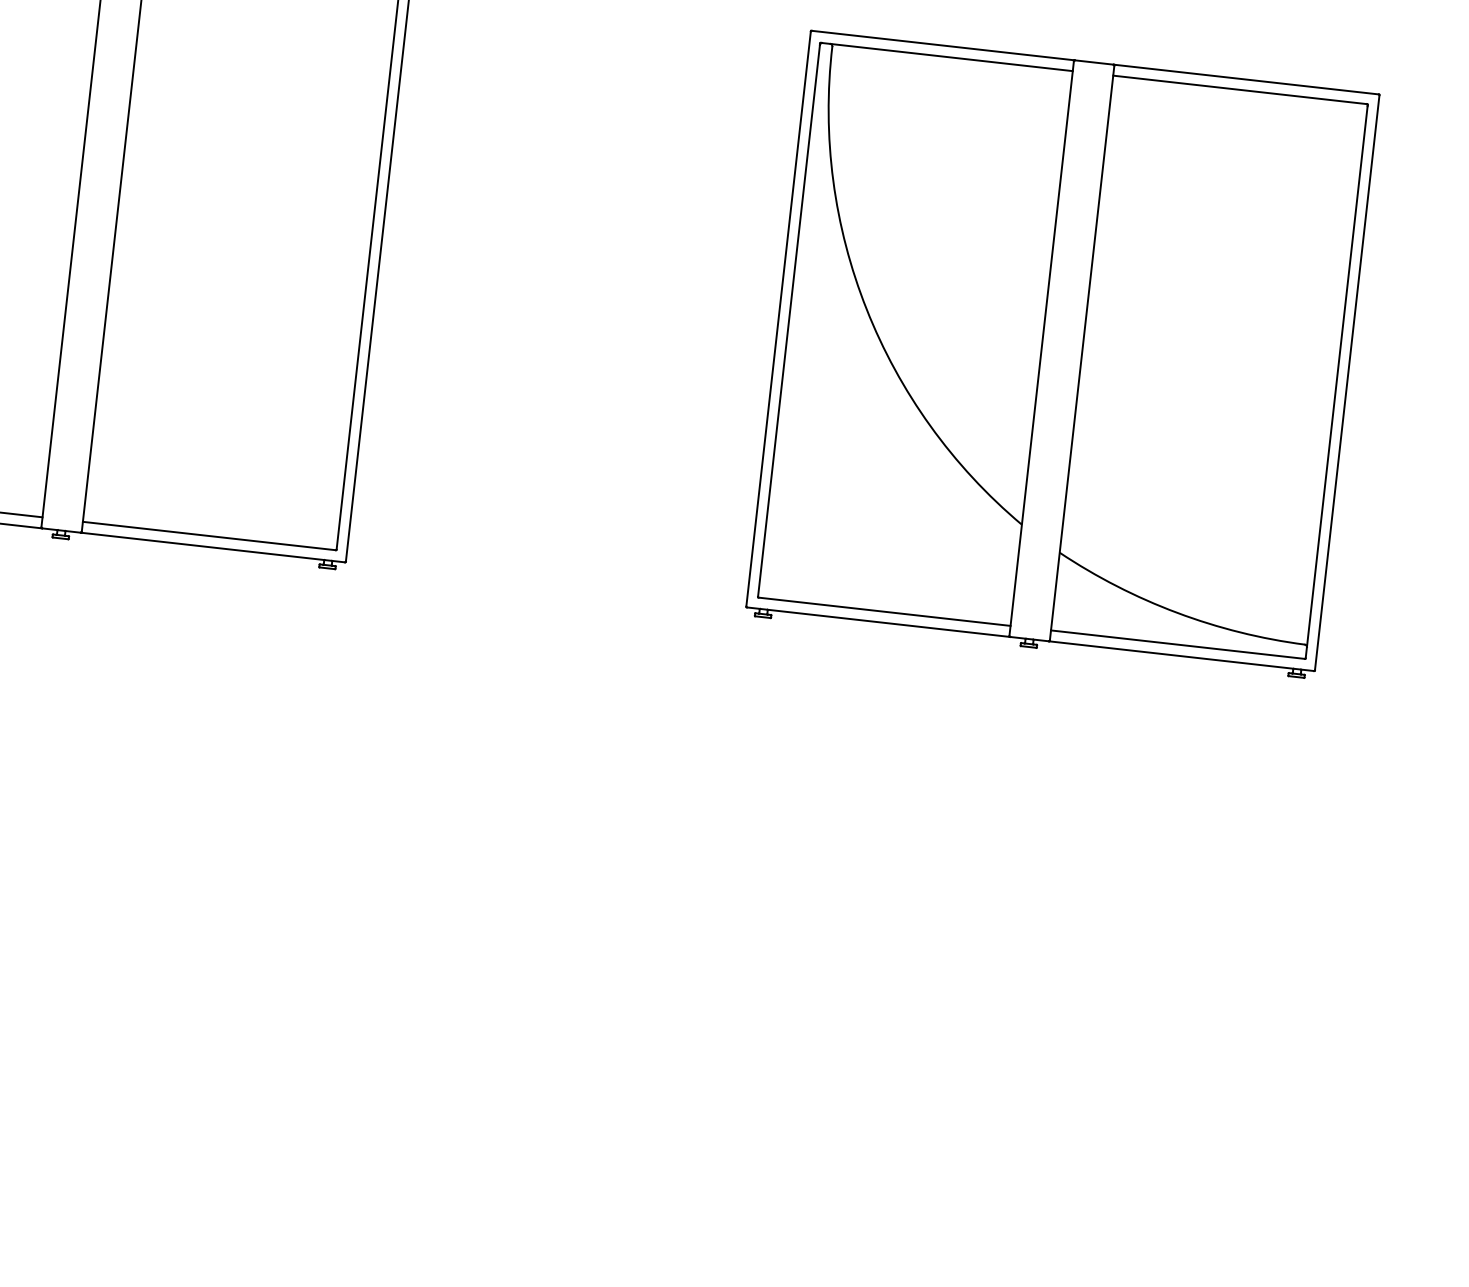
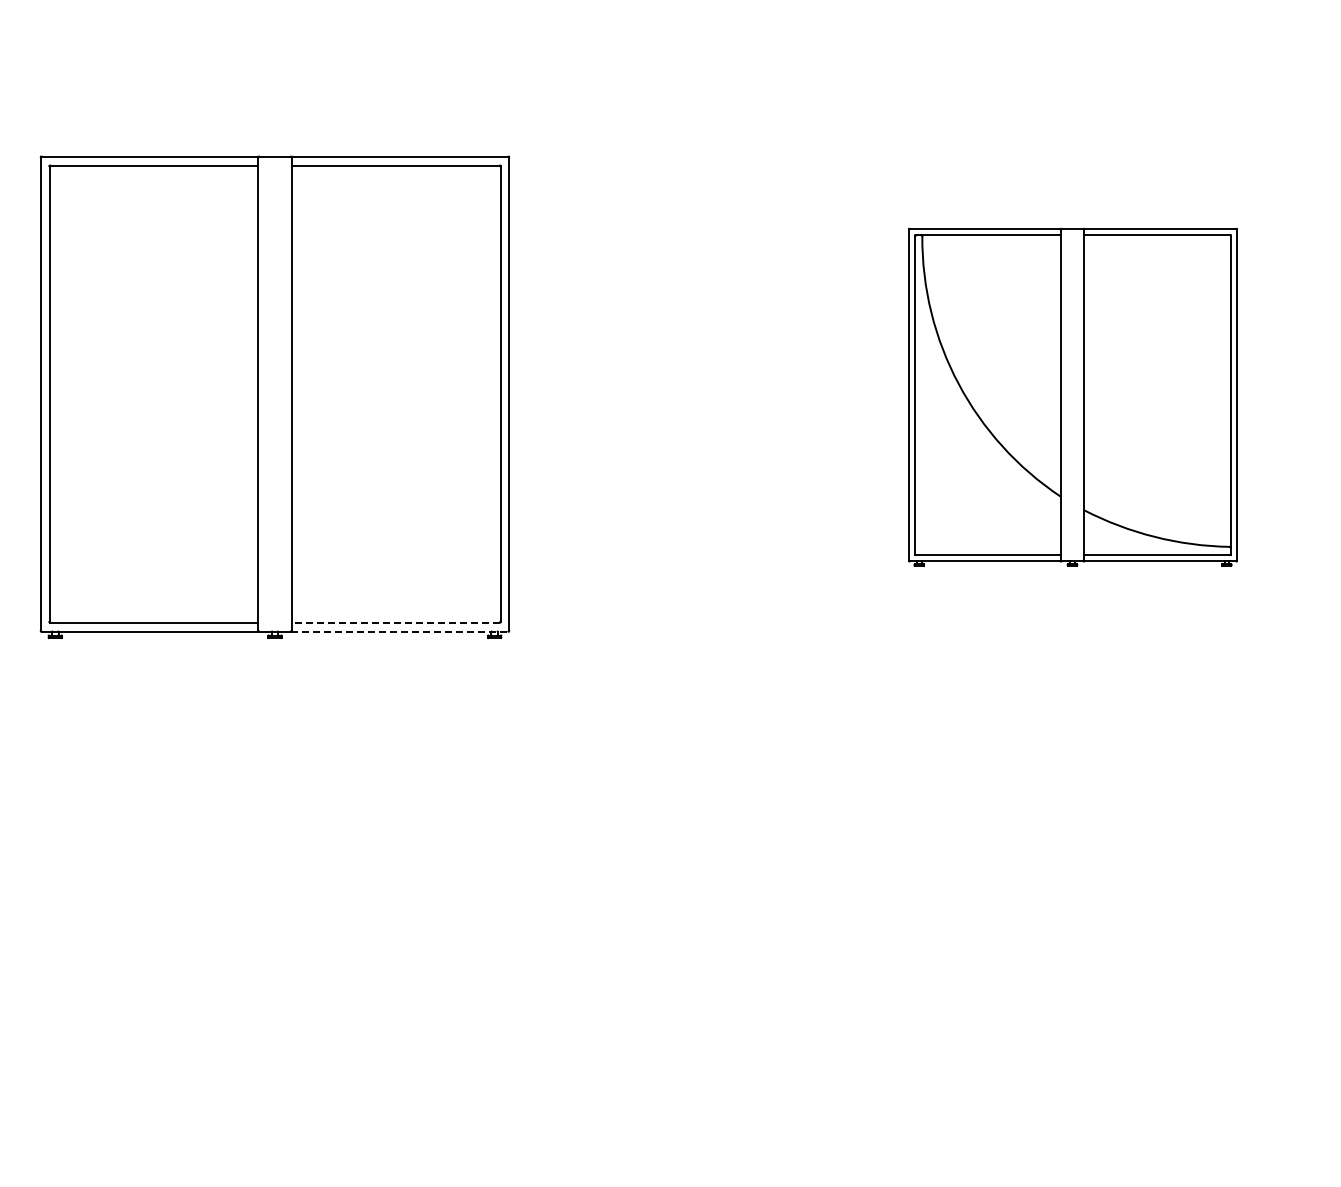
part: (1061, 354) -> (1072, 397), size x0.7
line: (209, 535) -> (395, 622), solid -> dashed
line: (212, 547) -> (399, 631), solid -> dashed

